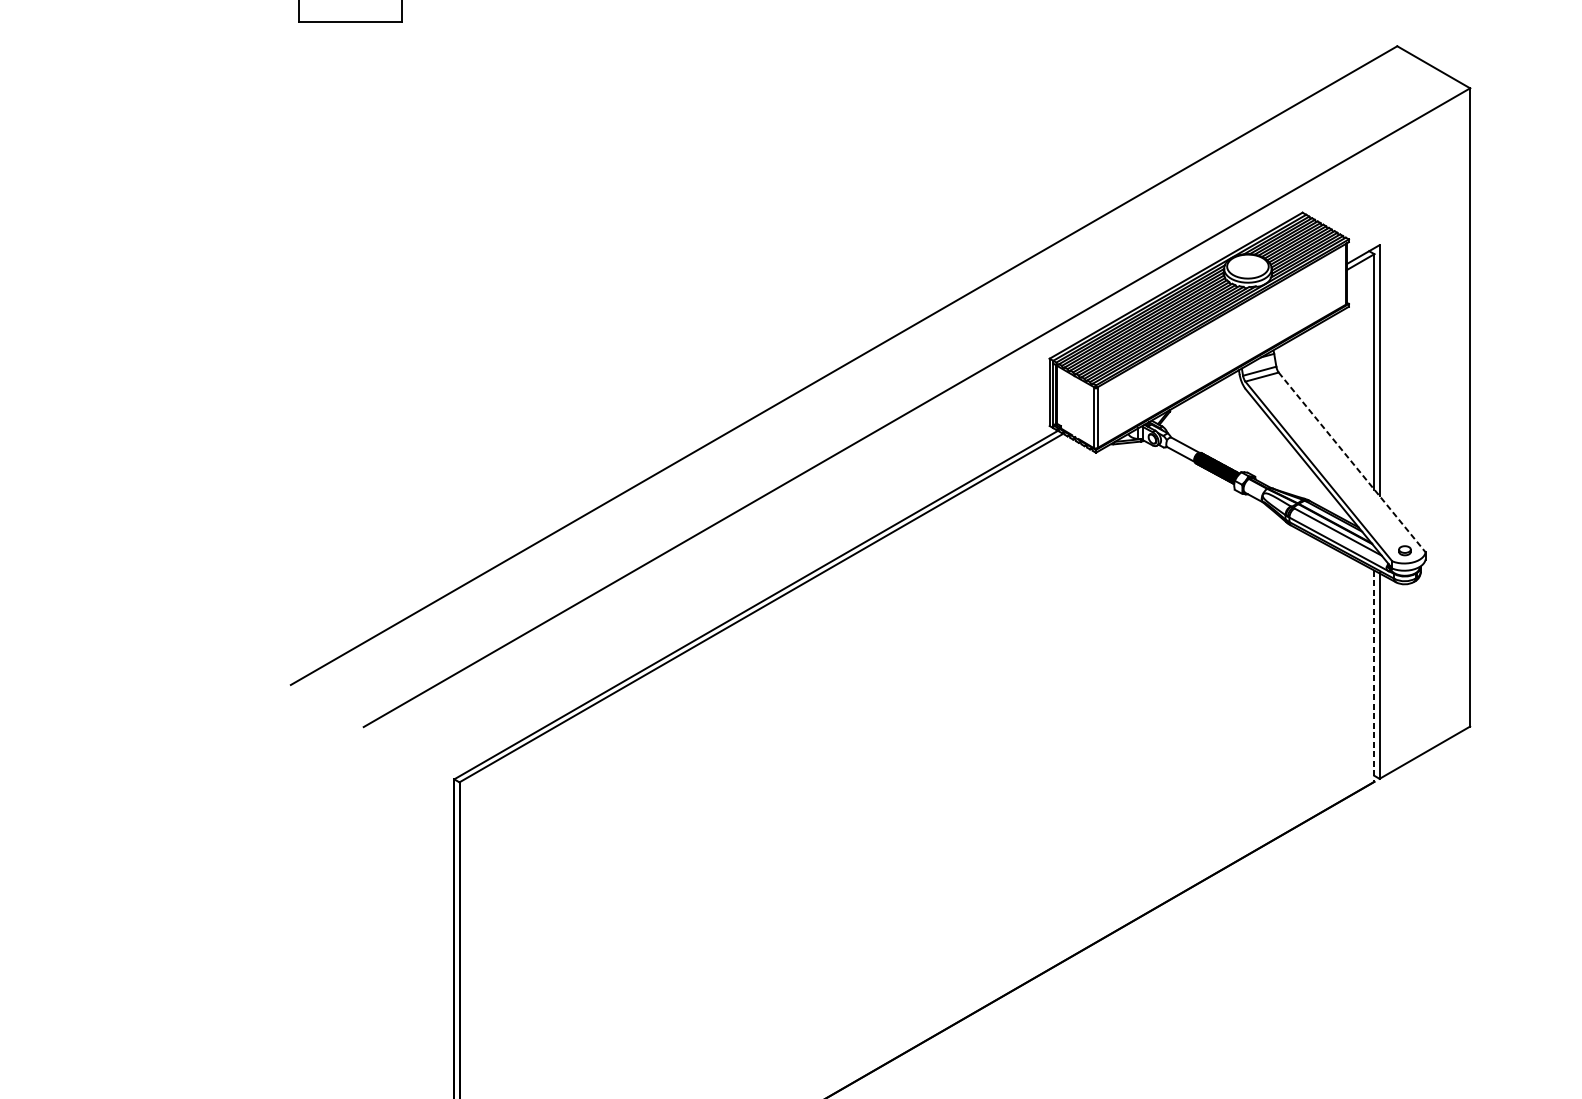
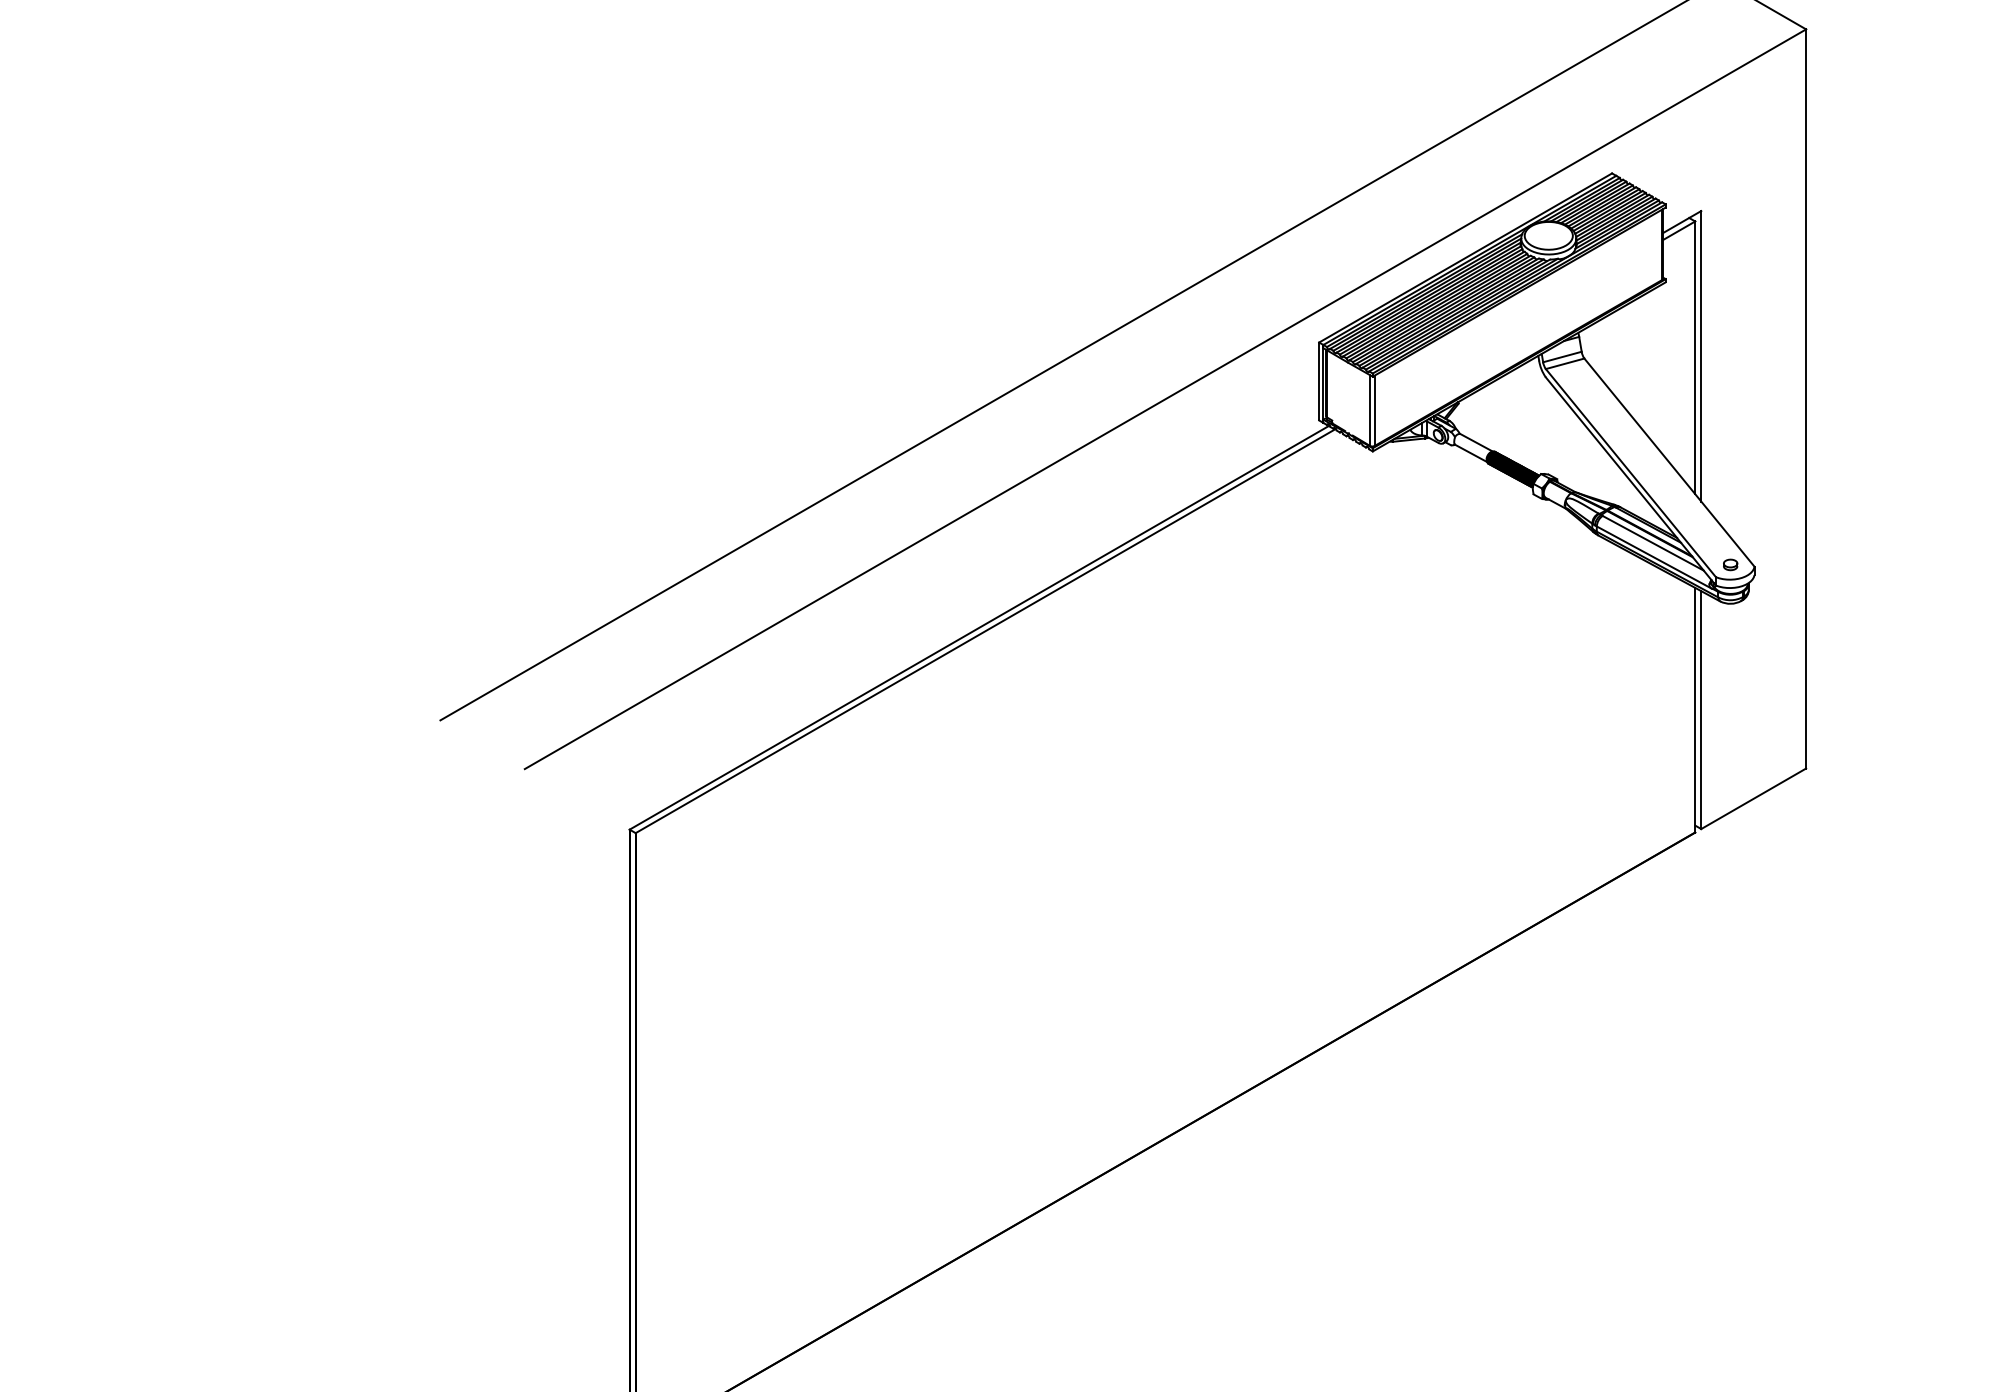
line: (1352, 463) -> (1669, 463), dashed -> solid
line: (1374, 676) -> (1695, 710), dashed -> solid

